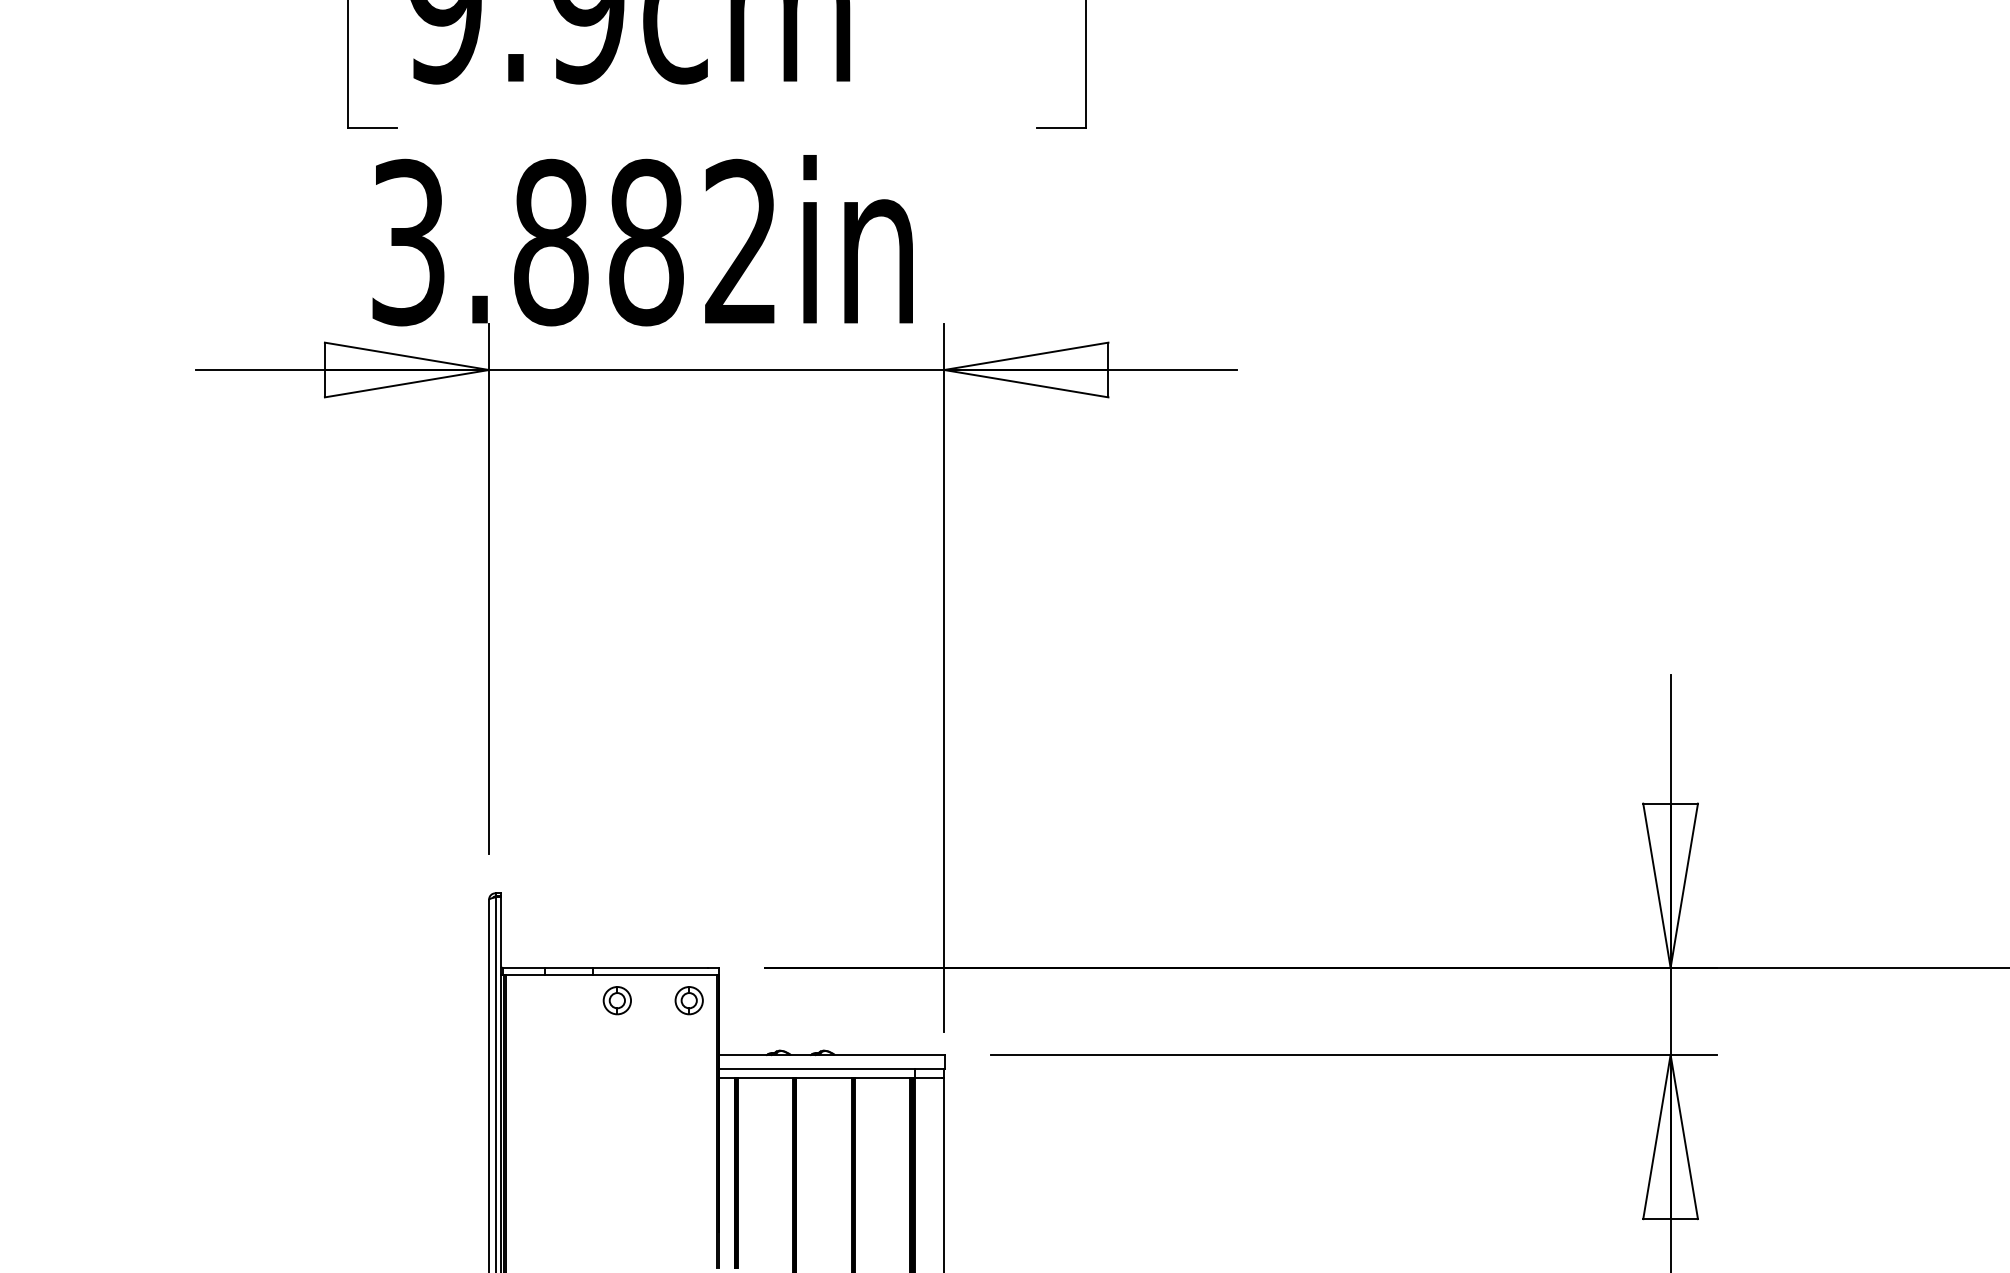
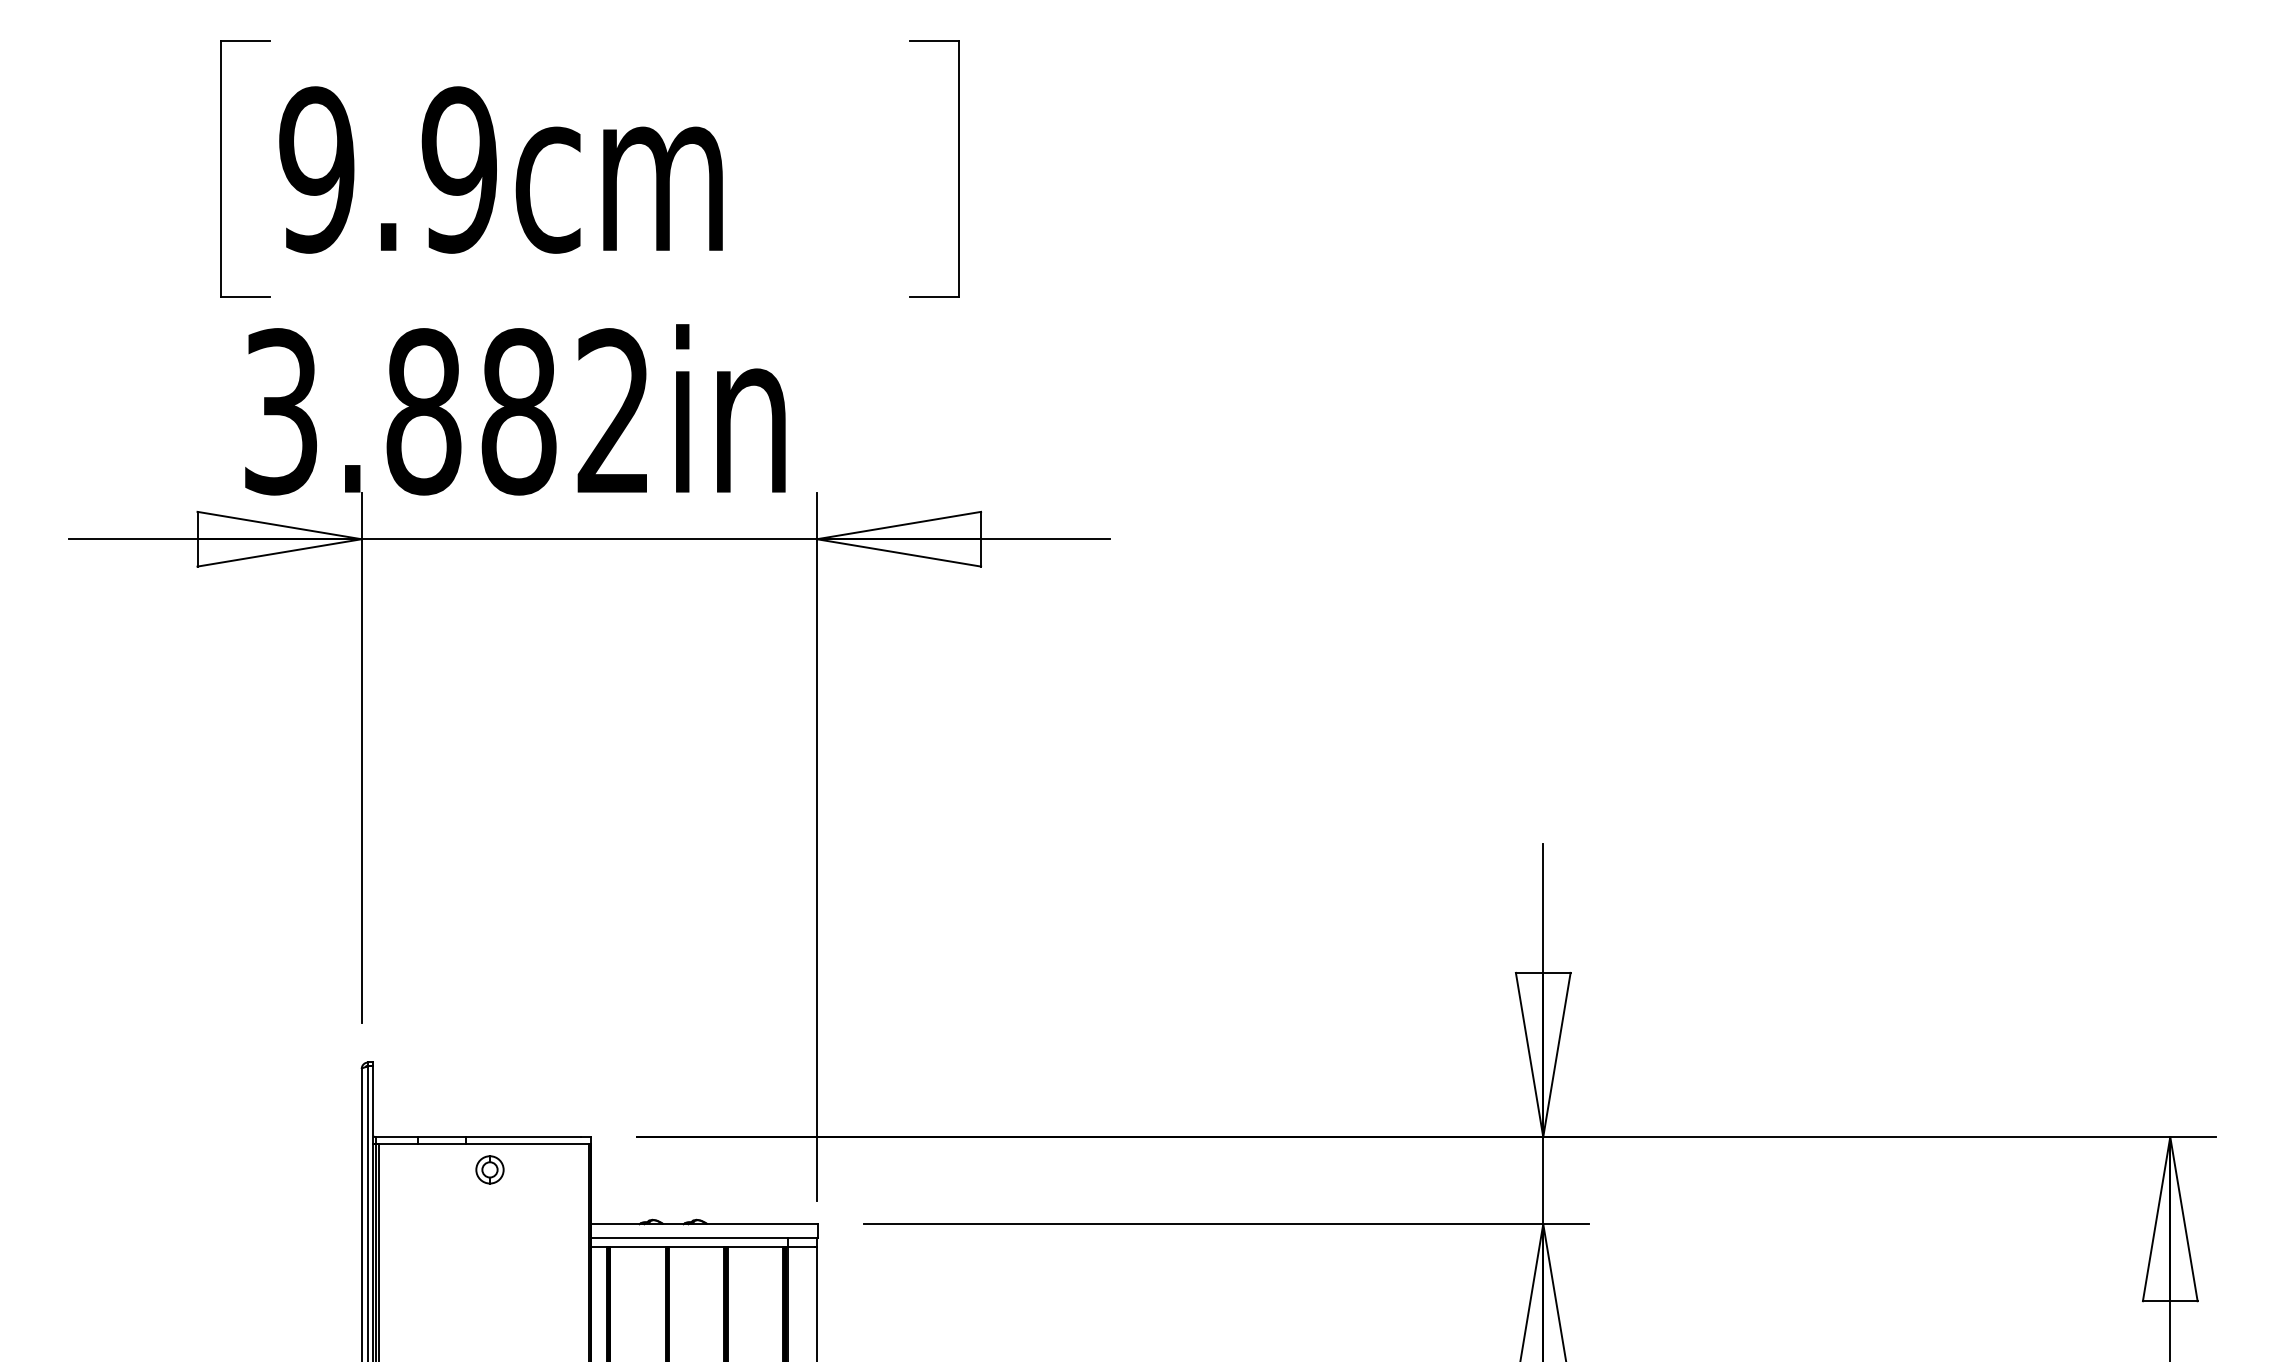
part: (688, 1000) -> (561, 1169), removed

